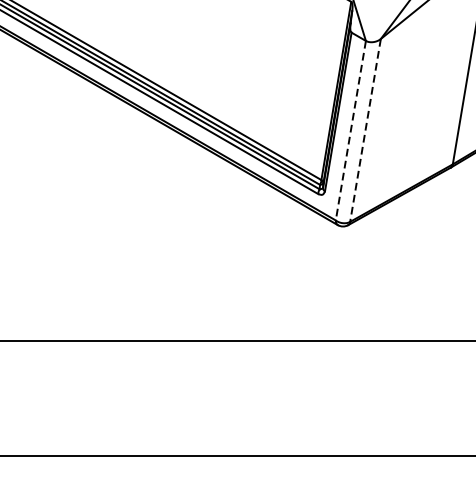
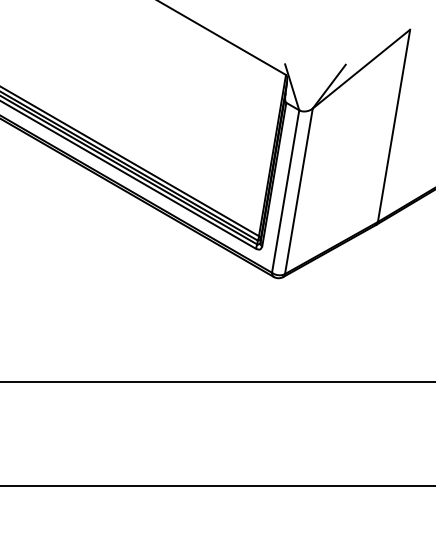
line: (365, 130) -> (298, 191), dashed -> solid
line: (350, 131) -> (285, 192), dashed -> solid

